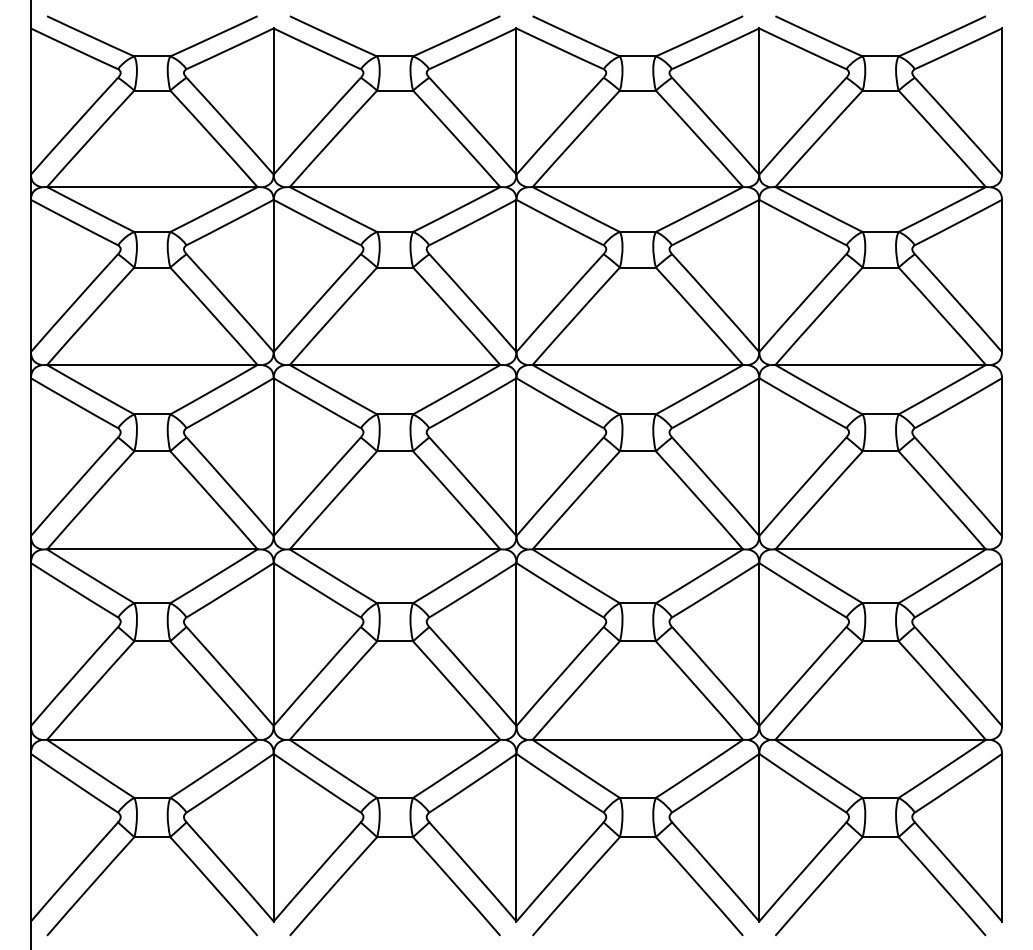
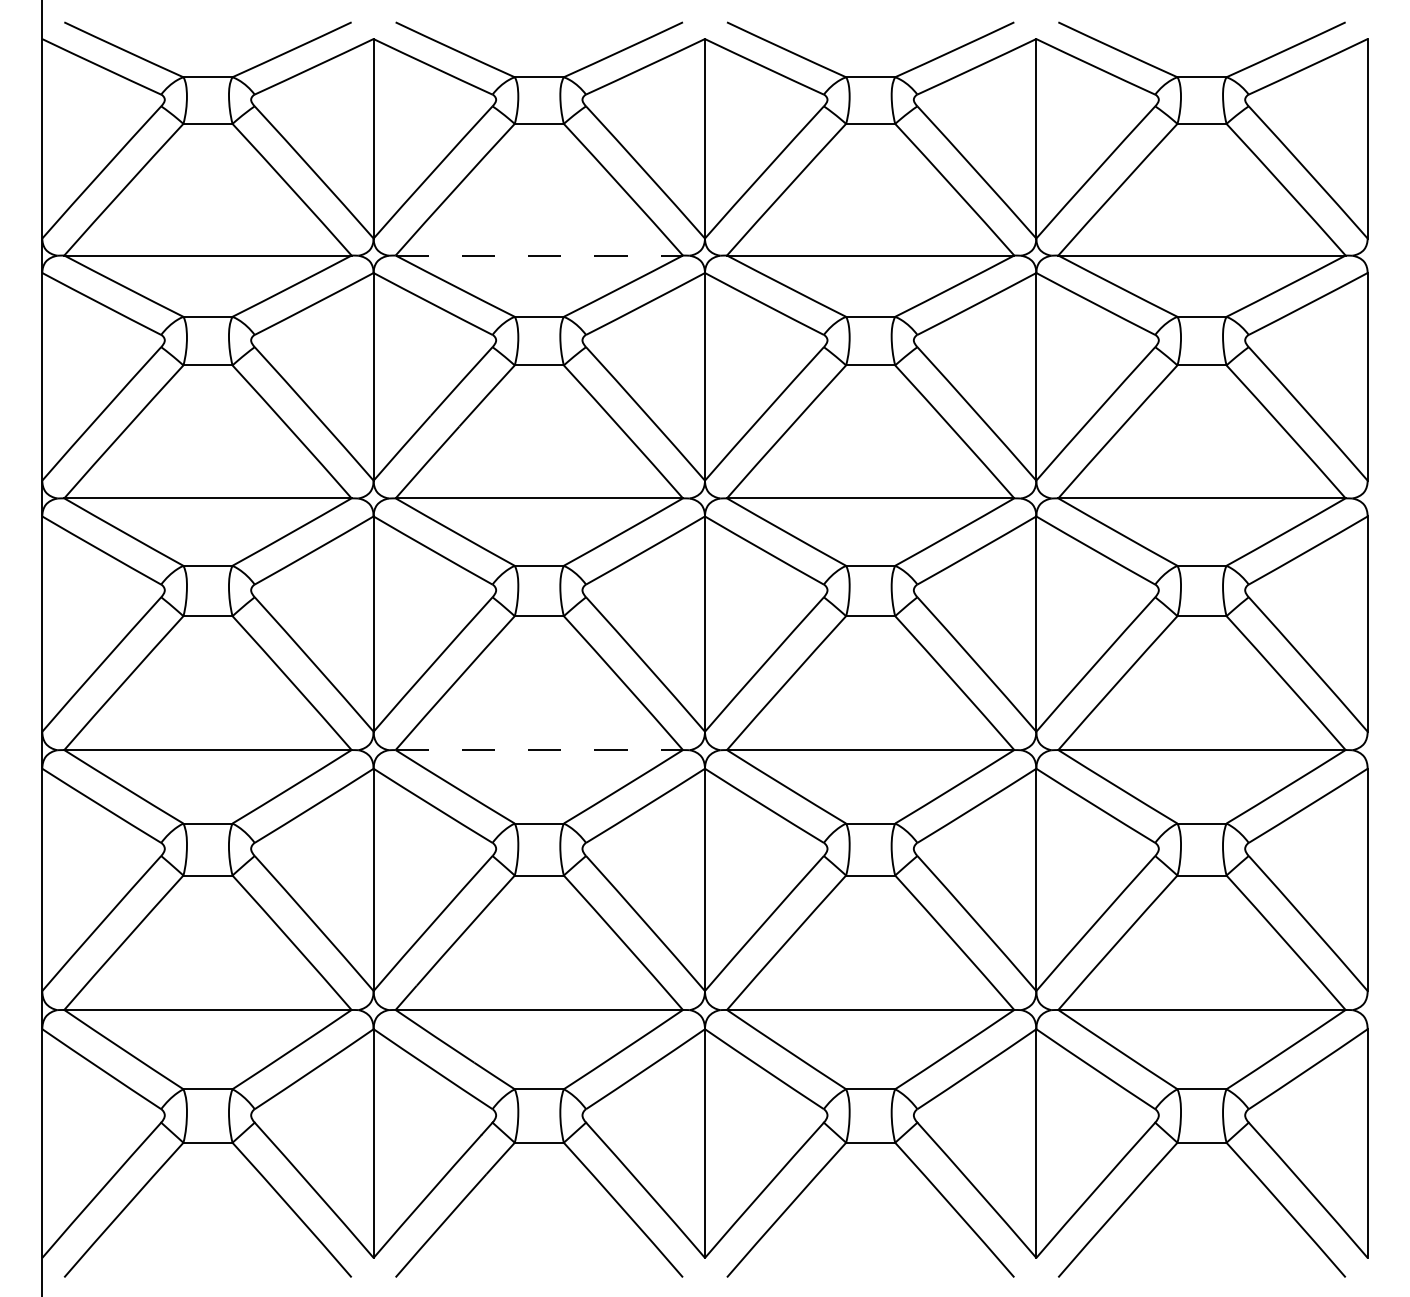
line: (395, 187) -> (539, 255), solid -> dashed
line: (395, 549) -> (539, 750), solid -> dashed

